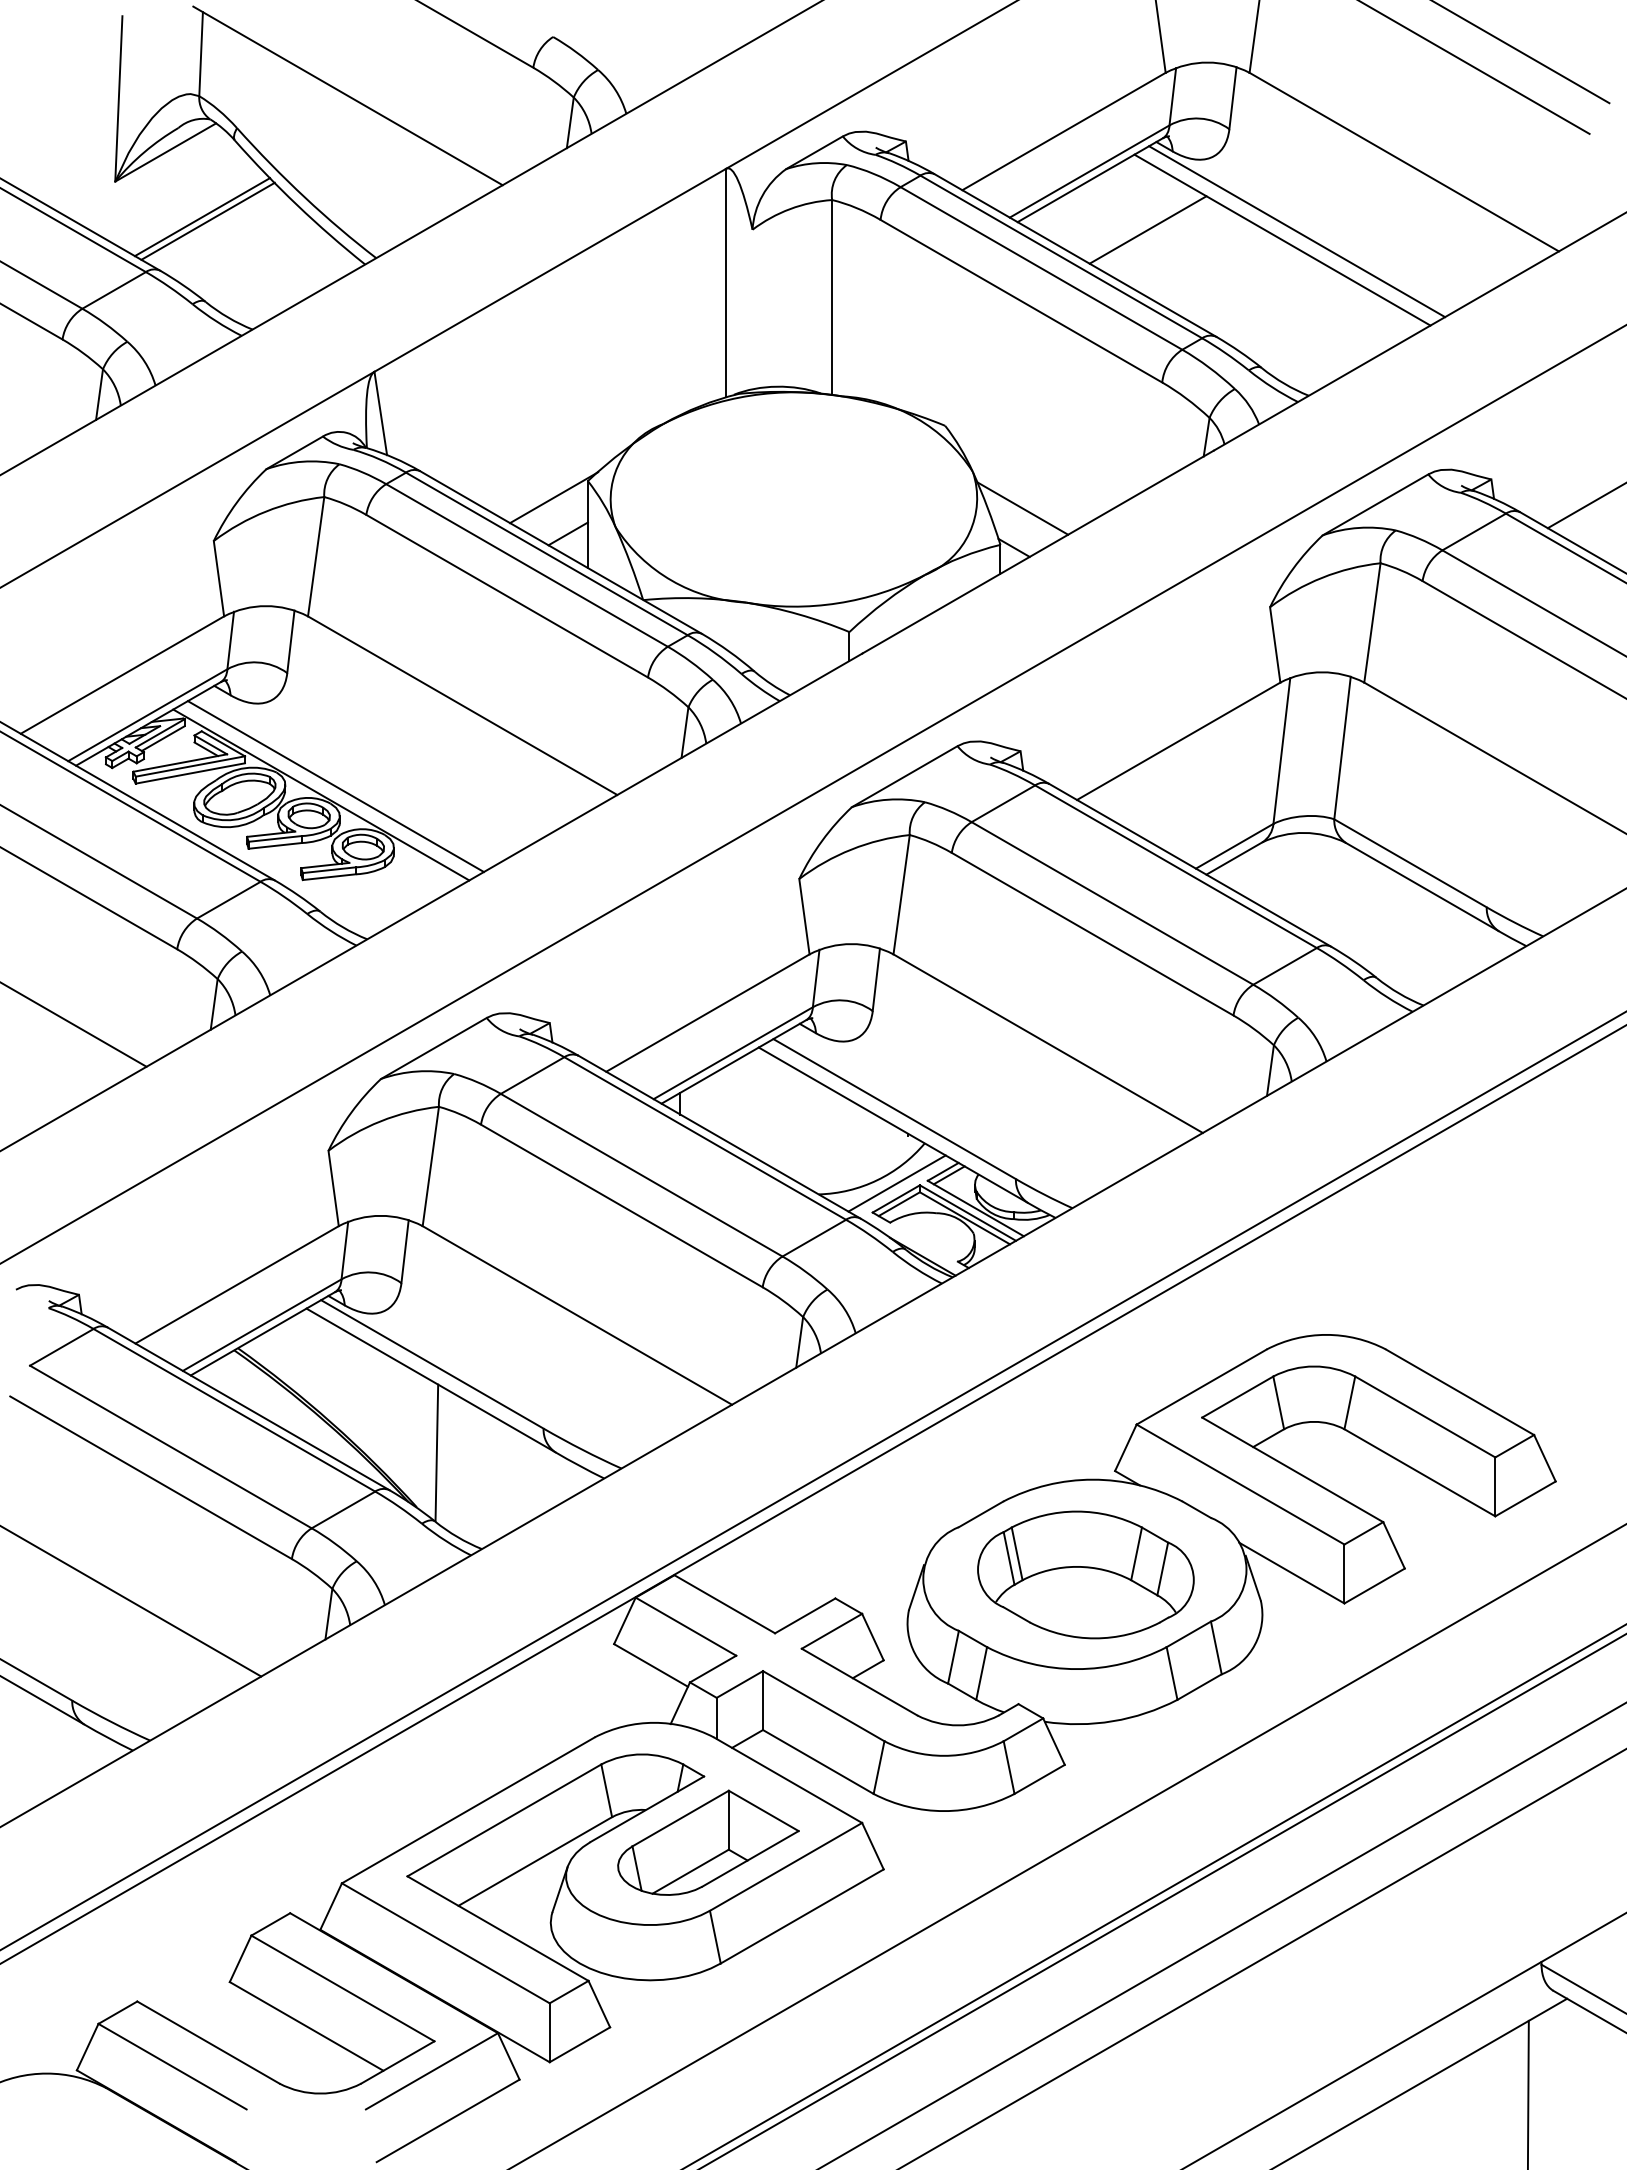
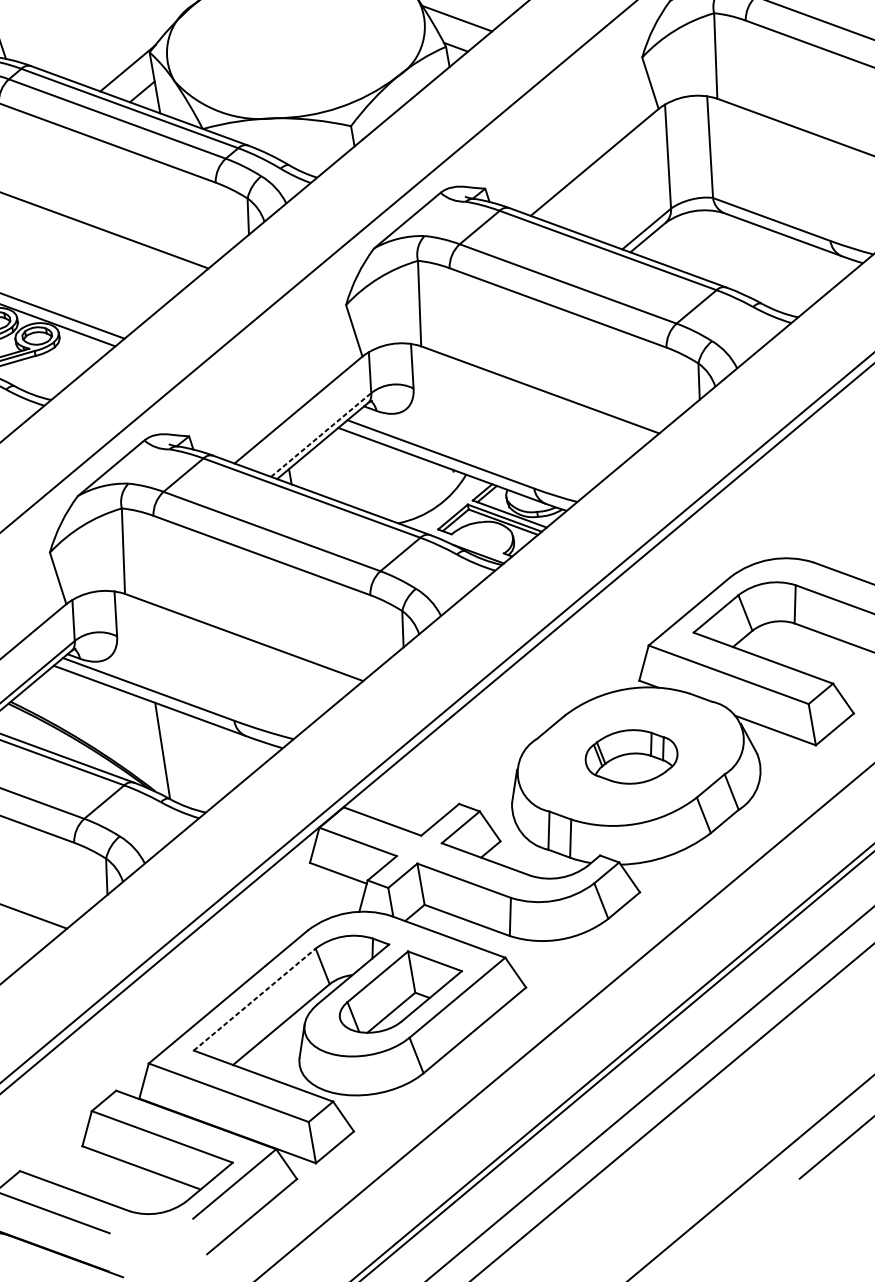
line: (733, 1053) -> (321, 435), solid -> dashed
line: (896, 1183) -> (451, 506), removed
part: (1085, 1574) -> (631, 756), size x0.6
line: (504, 1820) -> (254, 999), solid -> dashed

